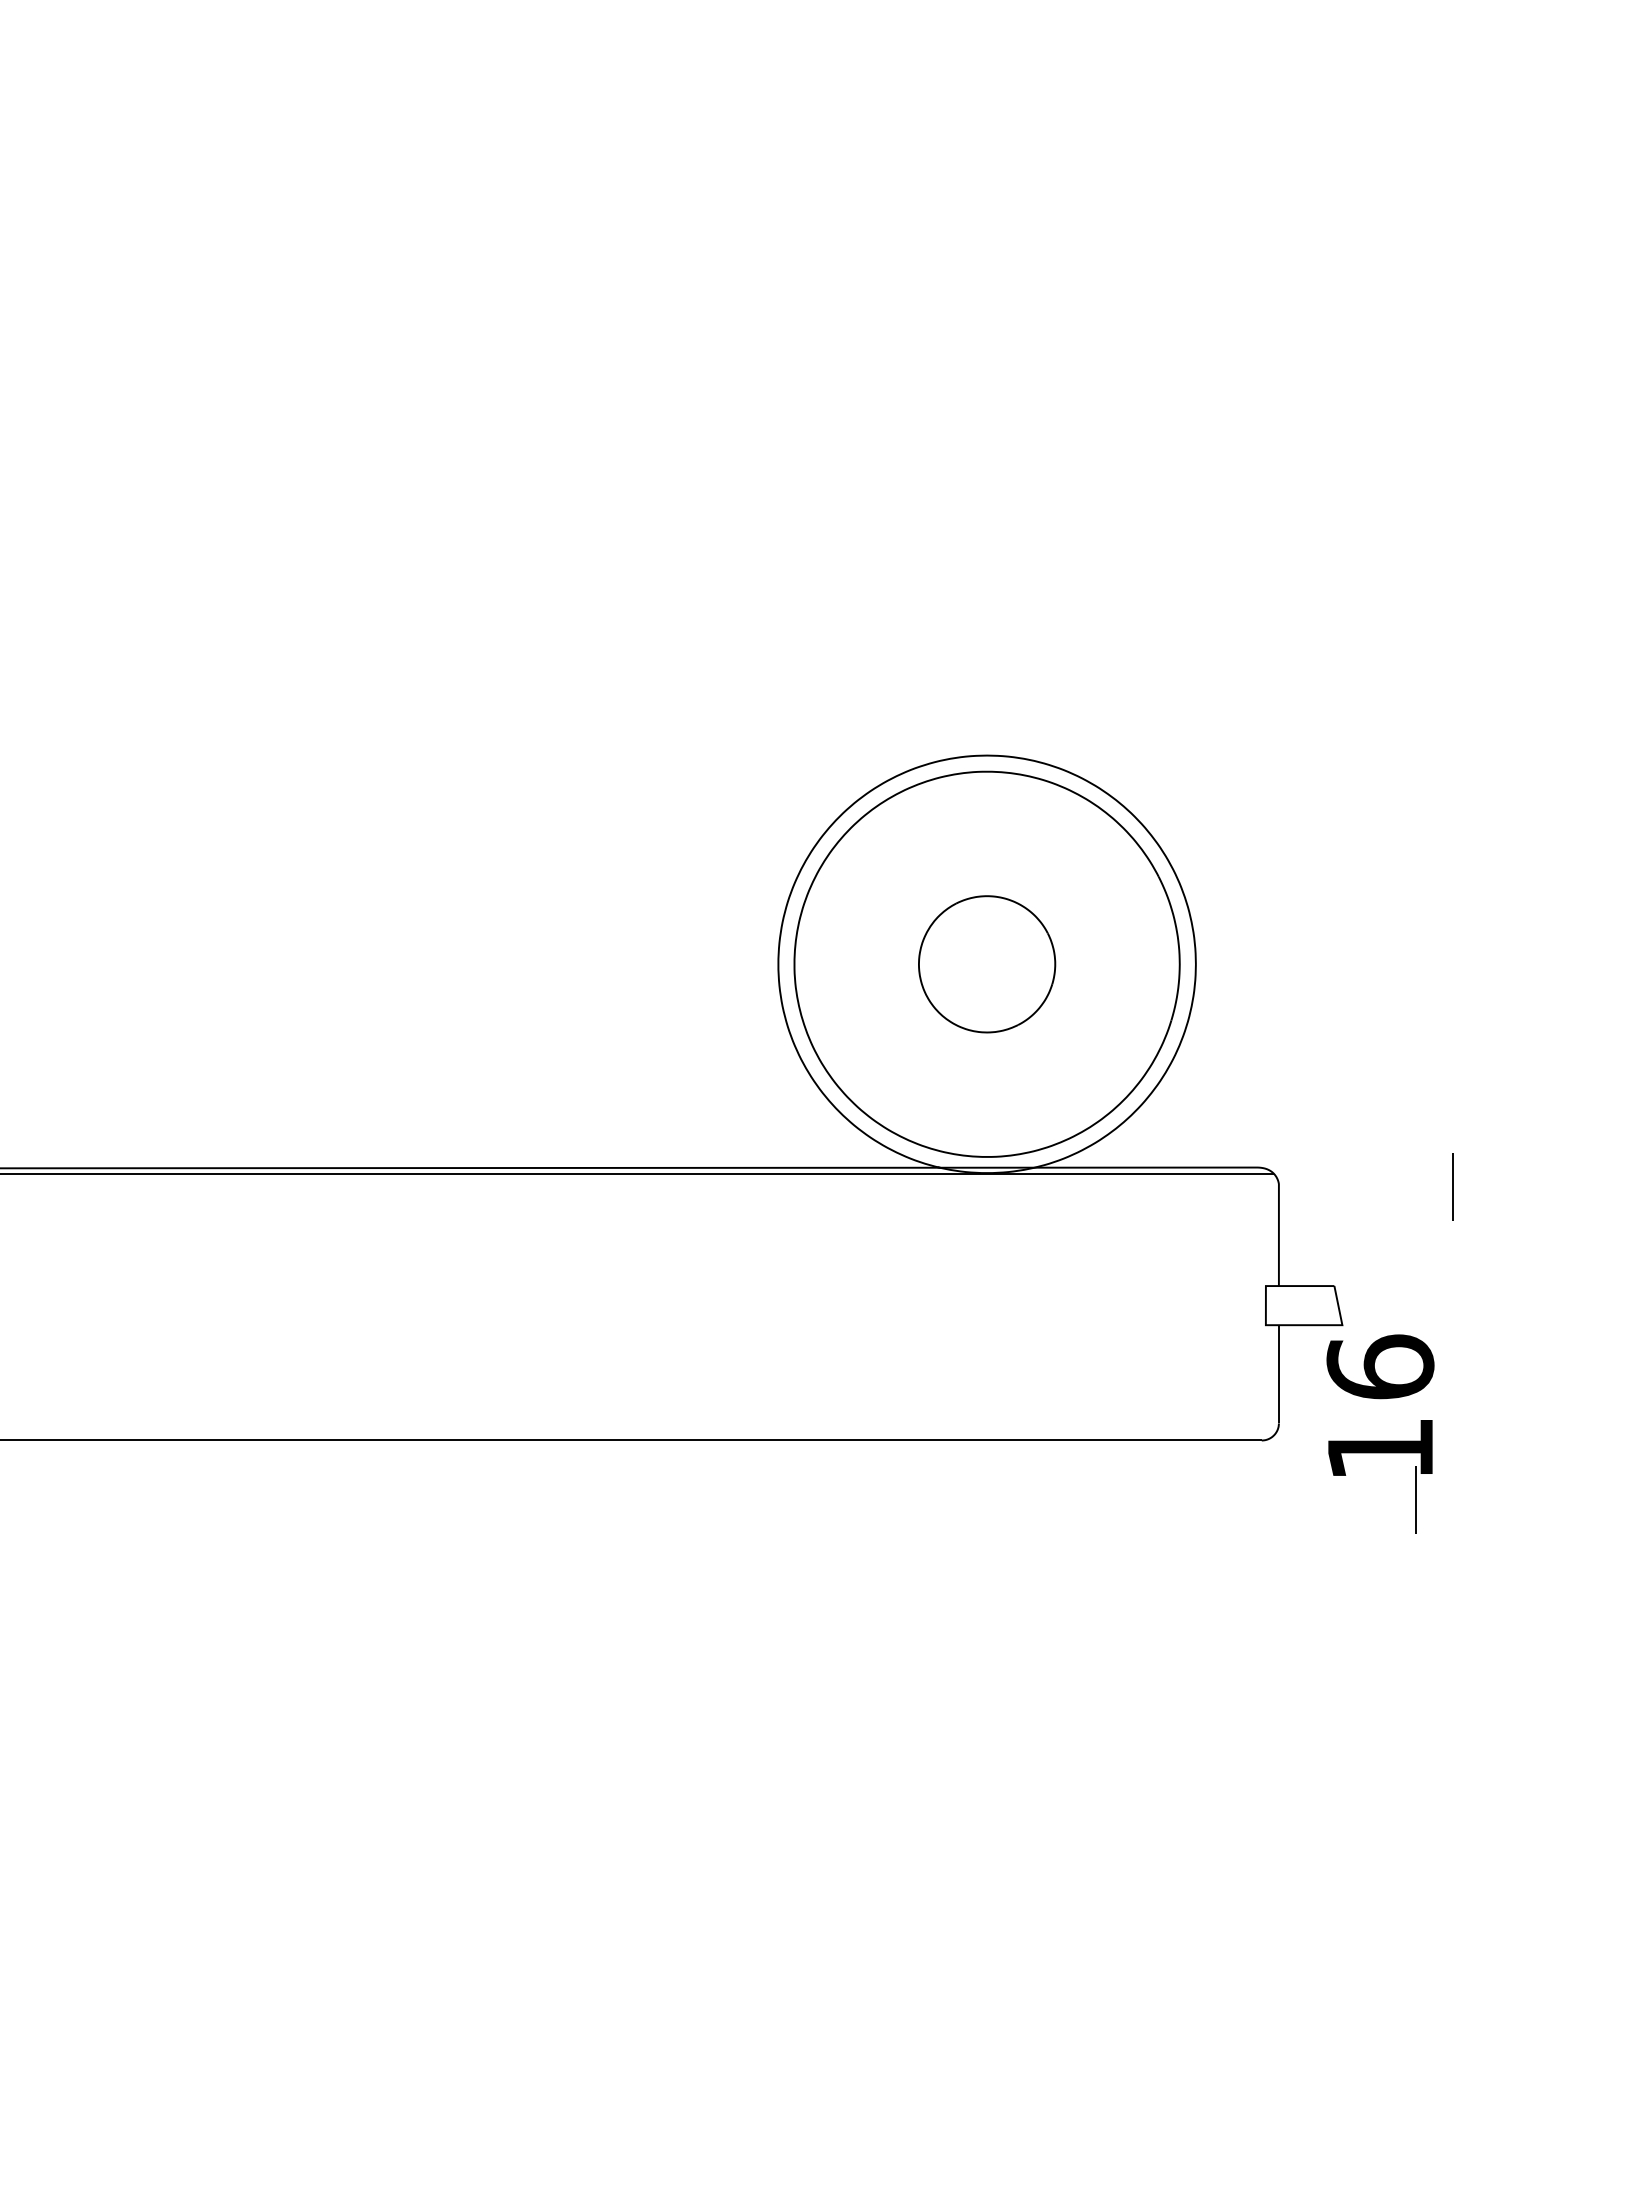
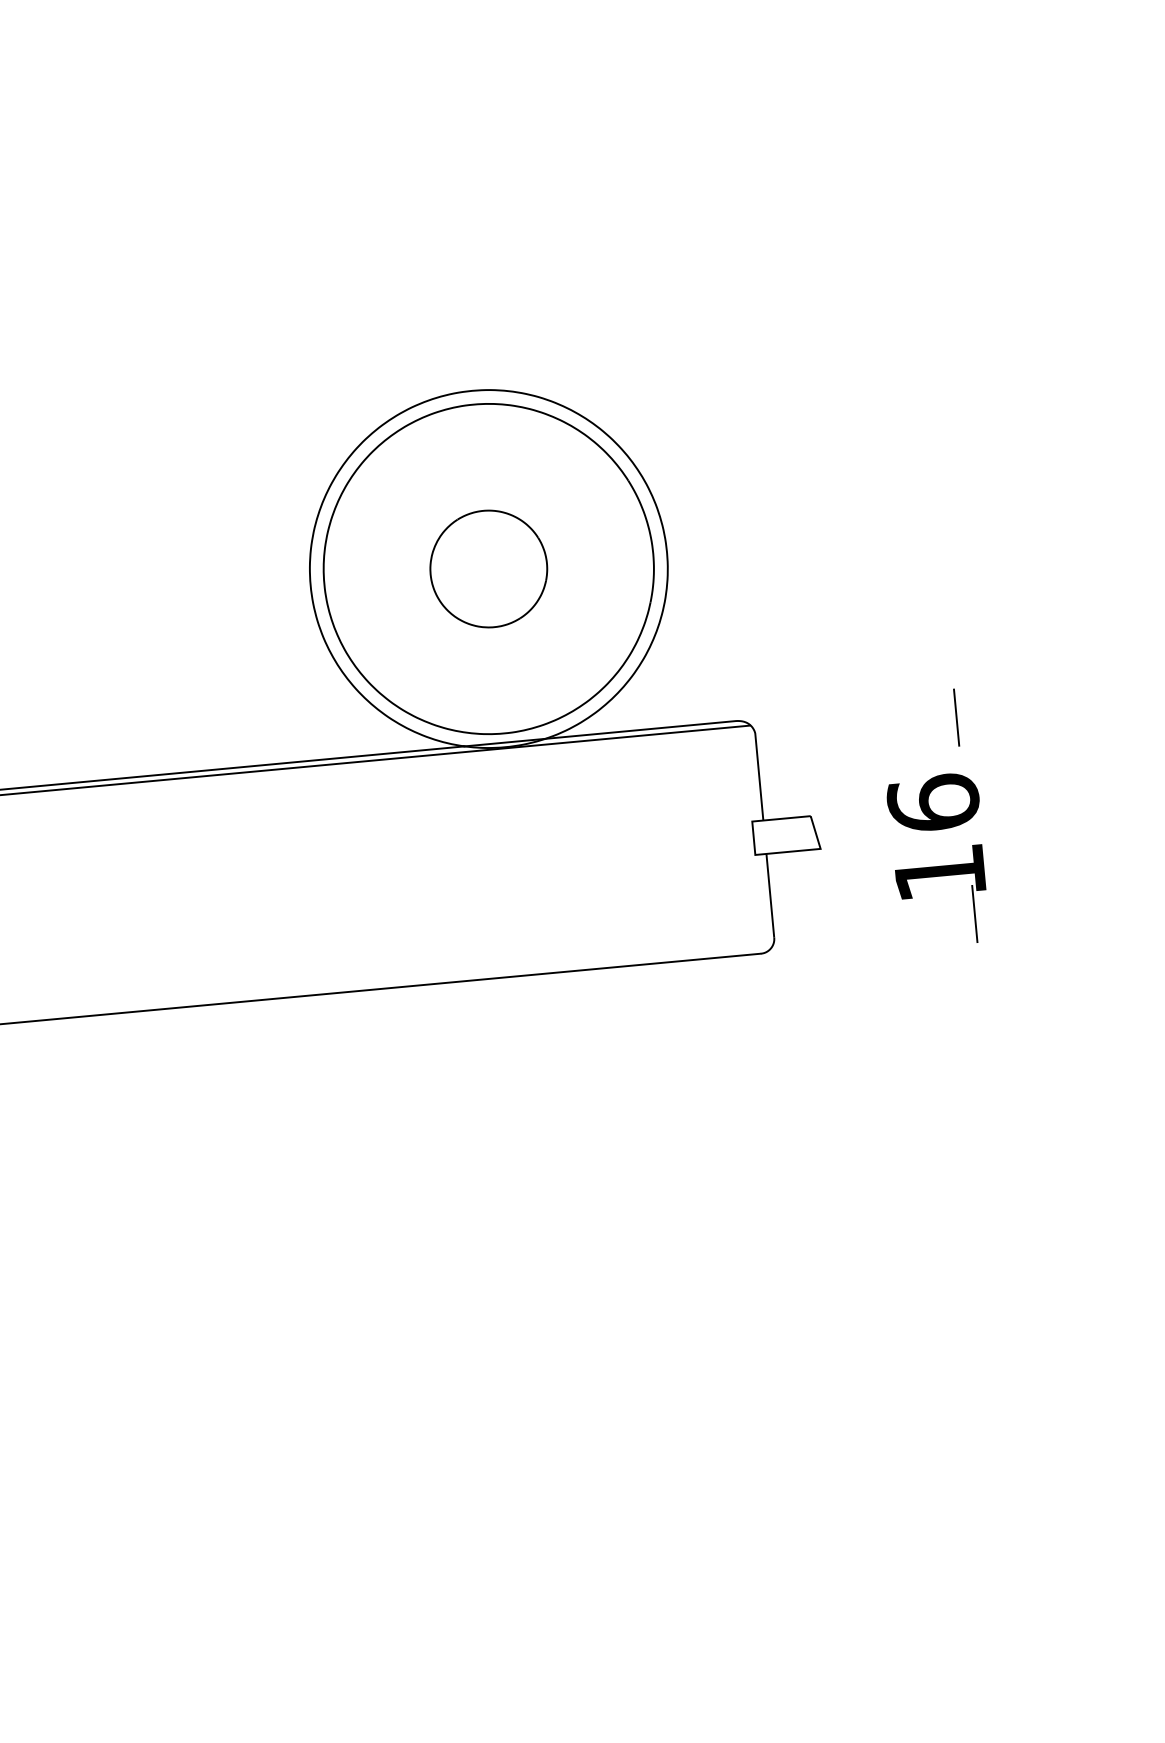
line: (1452, 1186) -> (955, 716), moved
part: (1380, 1440) -> (939, 865), moved

